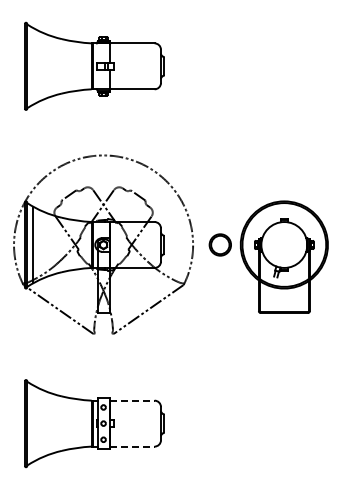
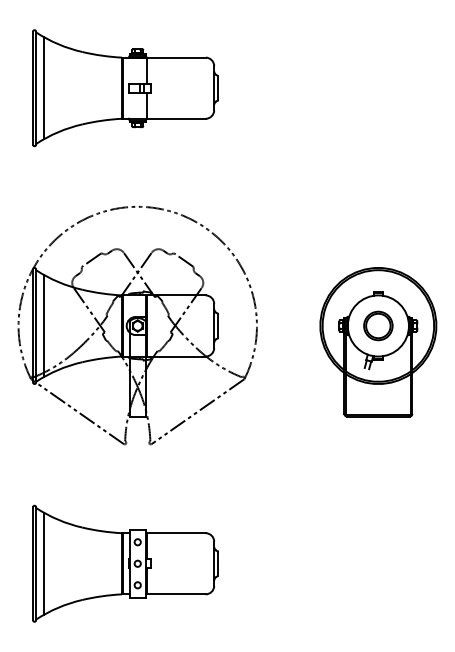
line: (33, 66) -> (44, 88), added
part: (219, 244) -> (377, 325), moved
line: (132, 400) -> (176, 532), dashed -> solid
line: (33, 423) -> (44, 563), added
line: (132, 446) -> (176, 594), dashed -> solid

